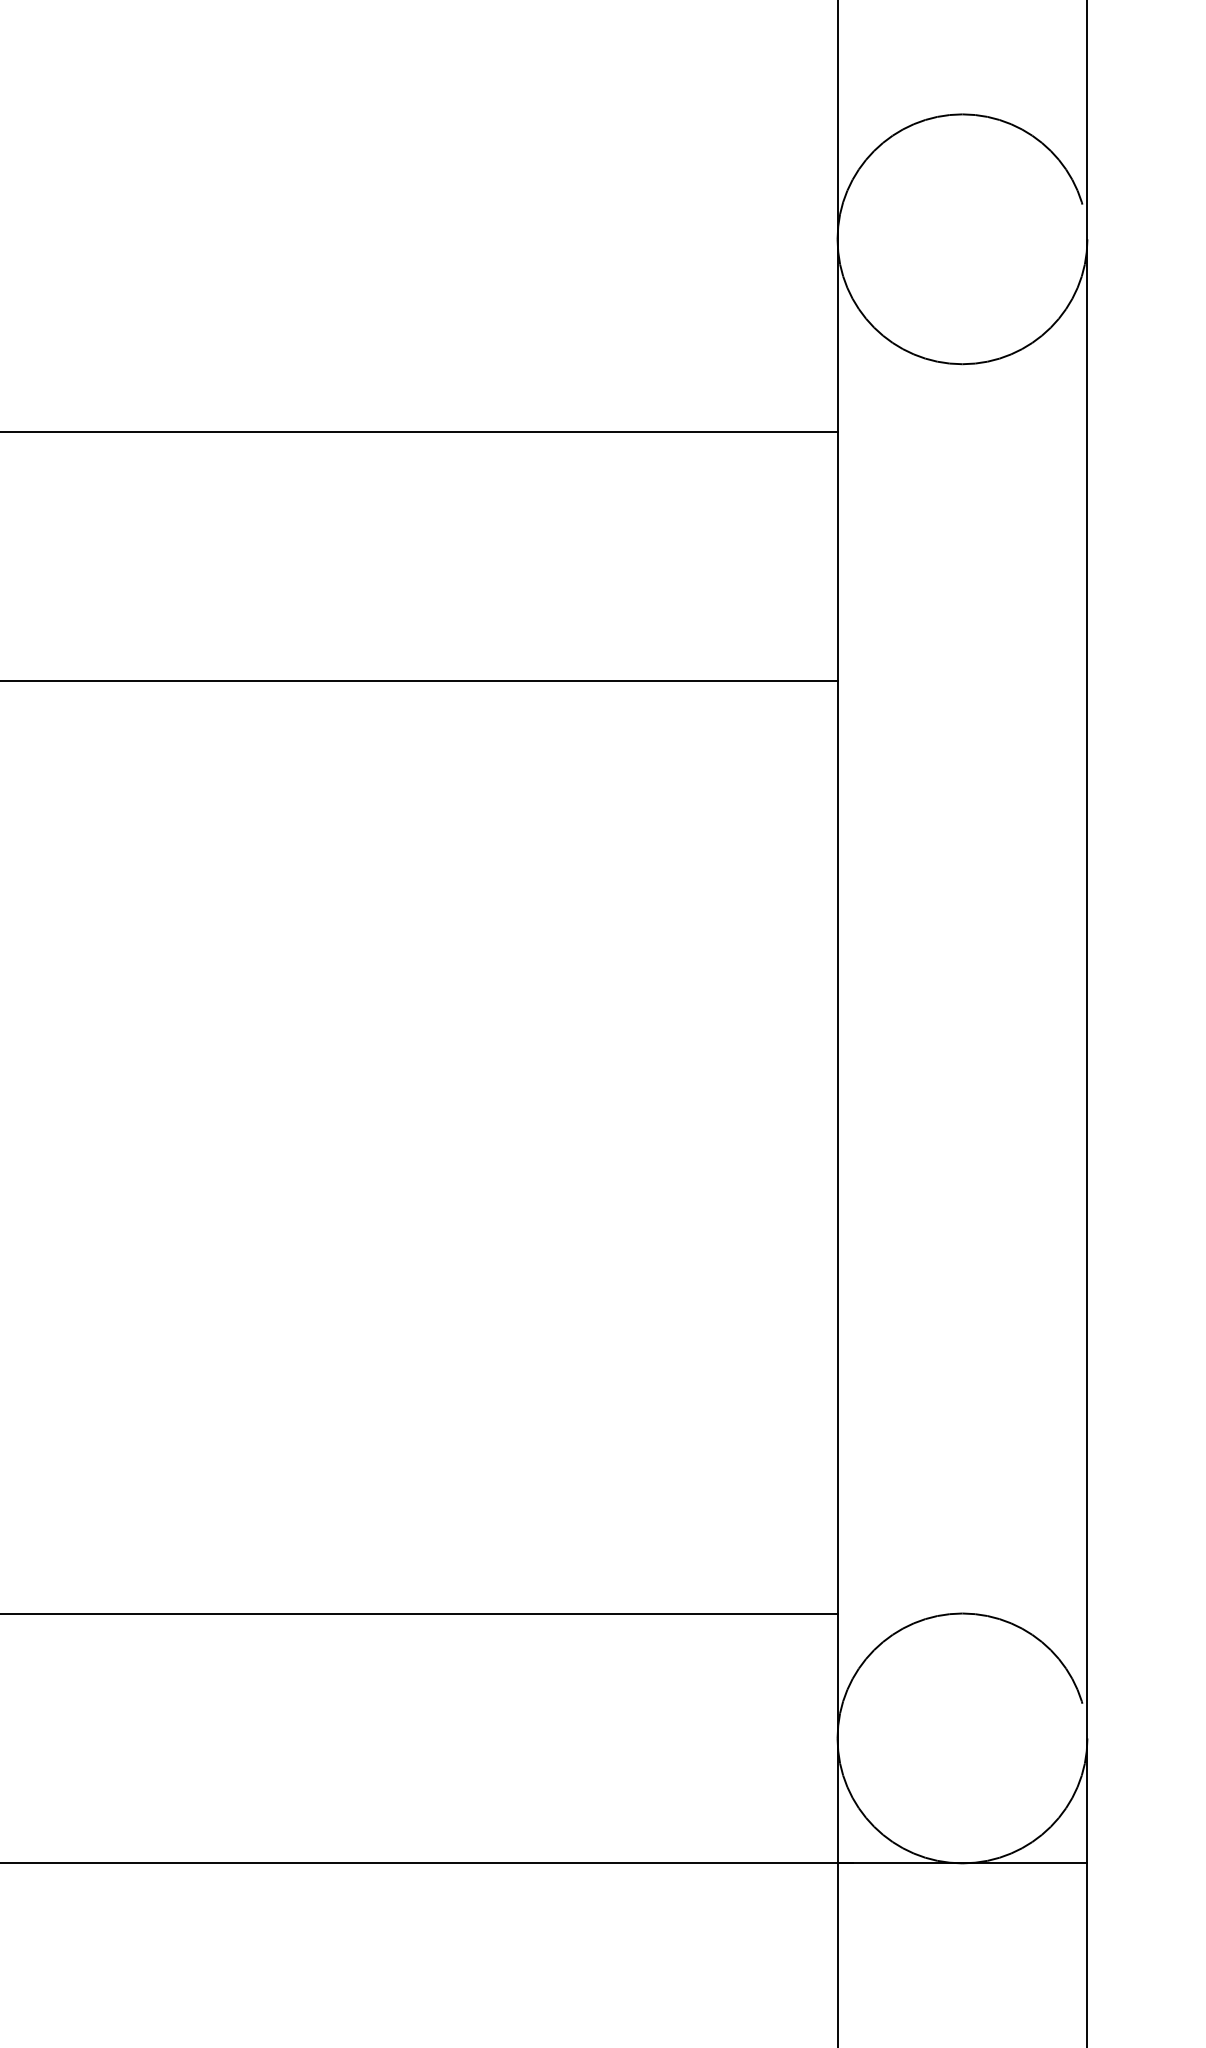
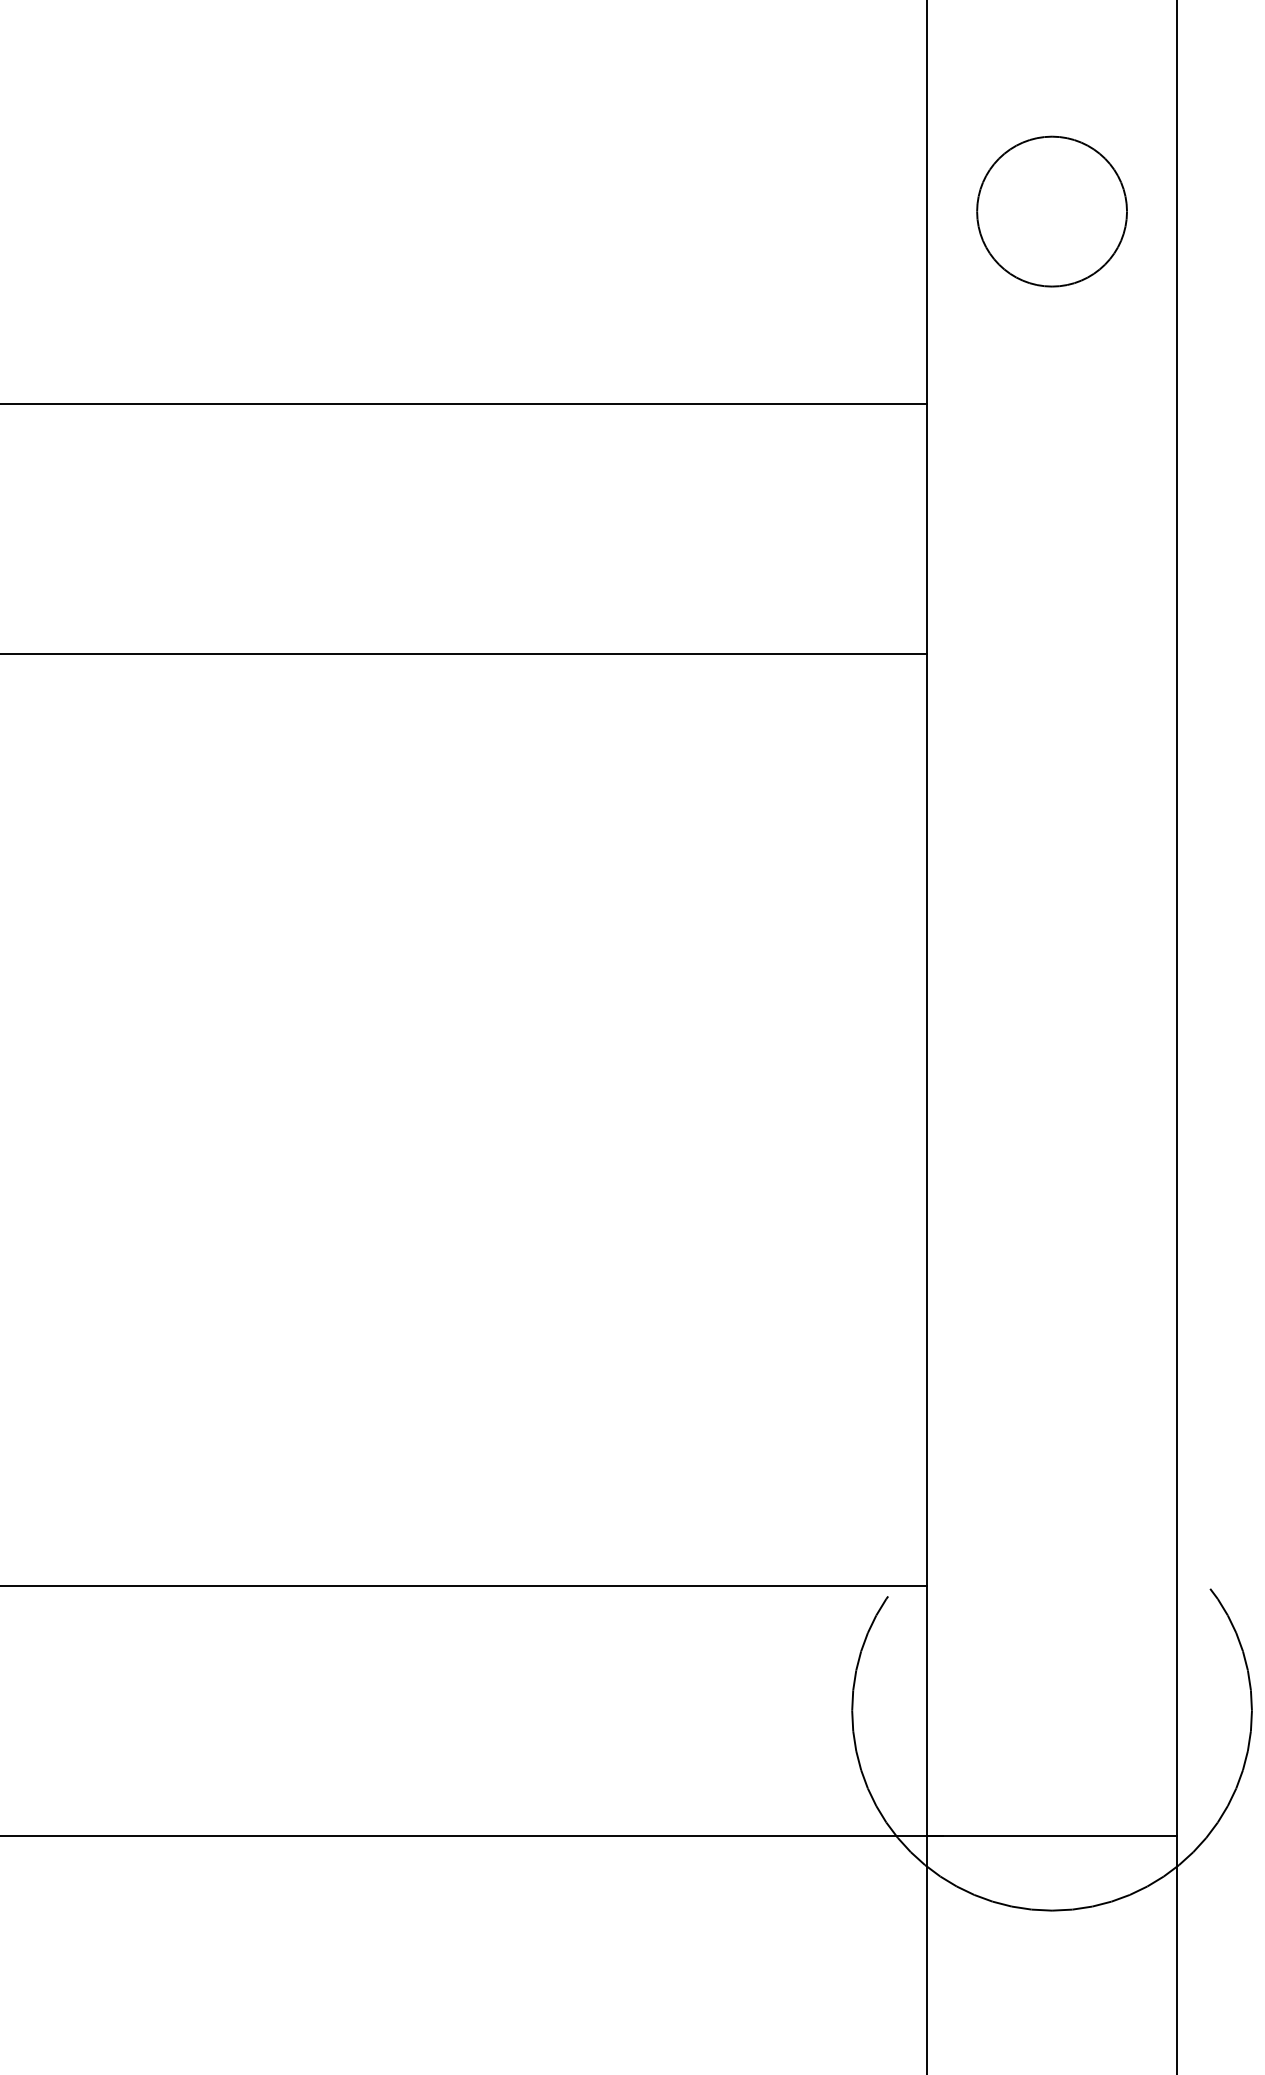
circle: (962, 239) -> (1052, 211), size x0.6
circle: (962, 1738) -> (1052, 1710), size x1.6

